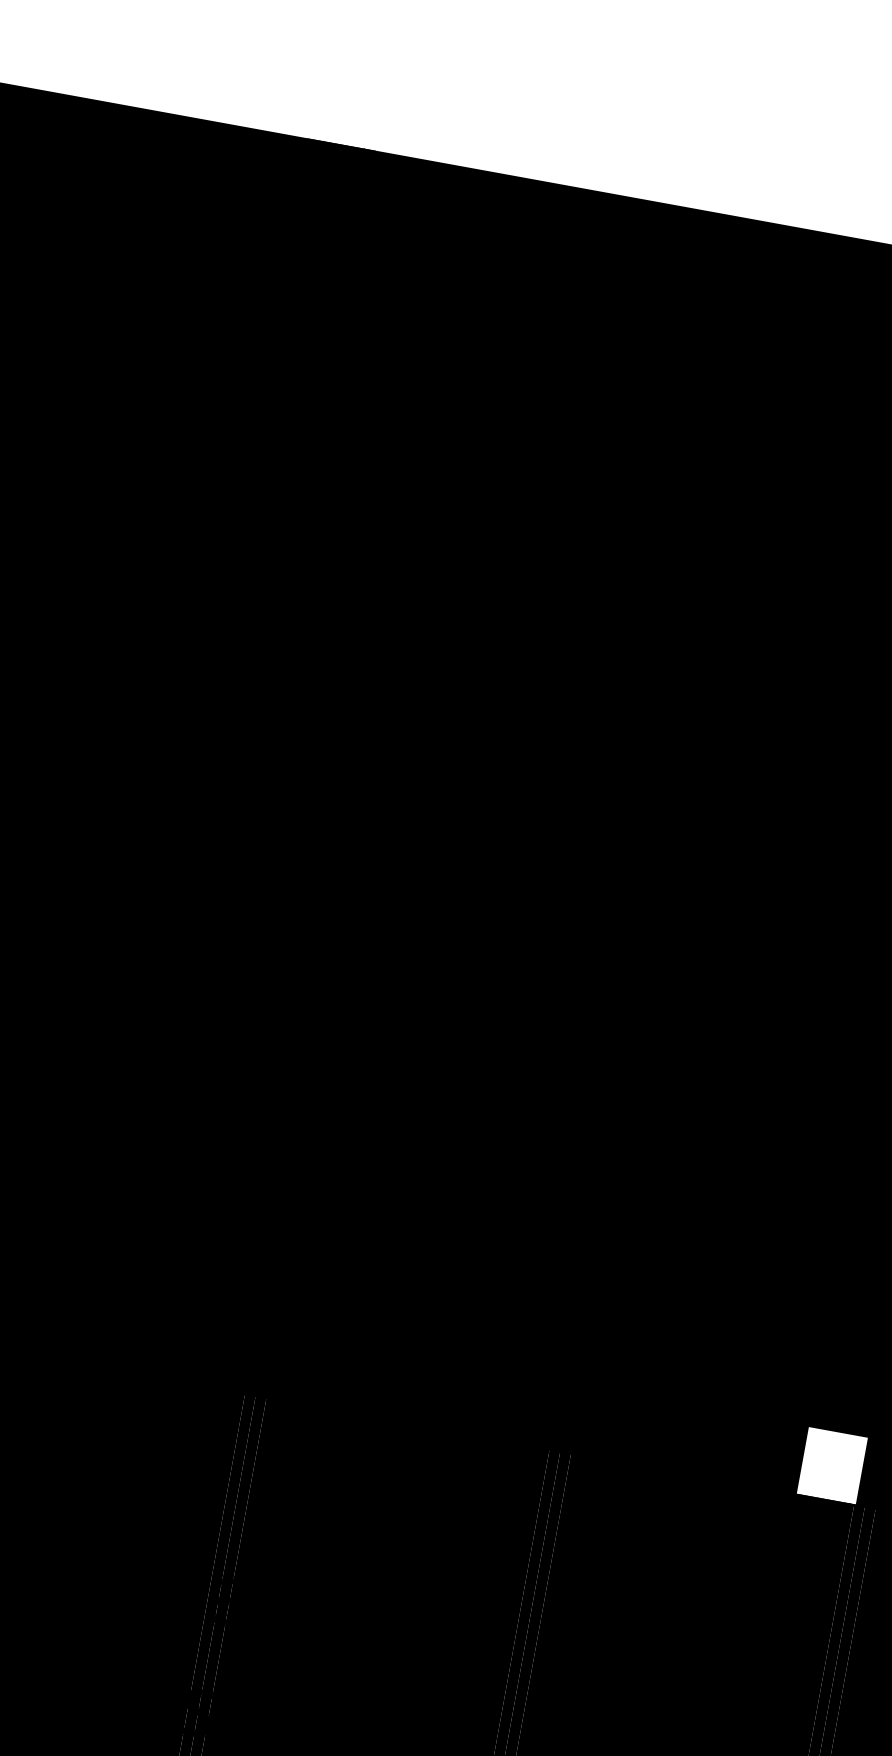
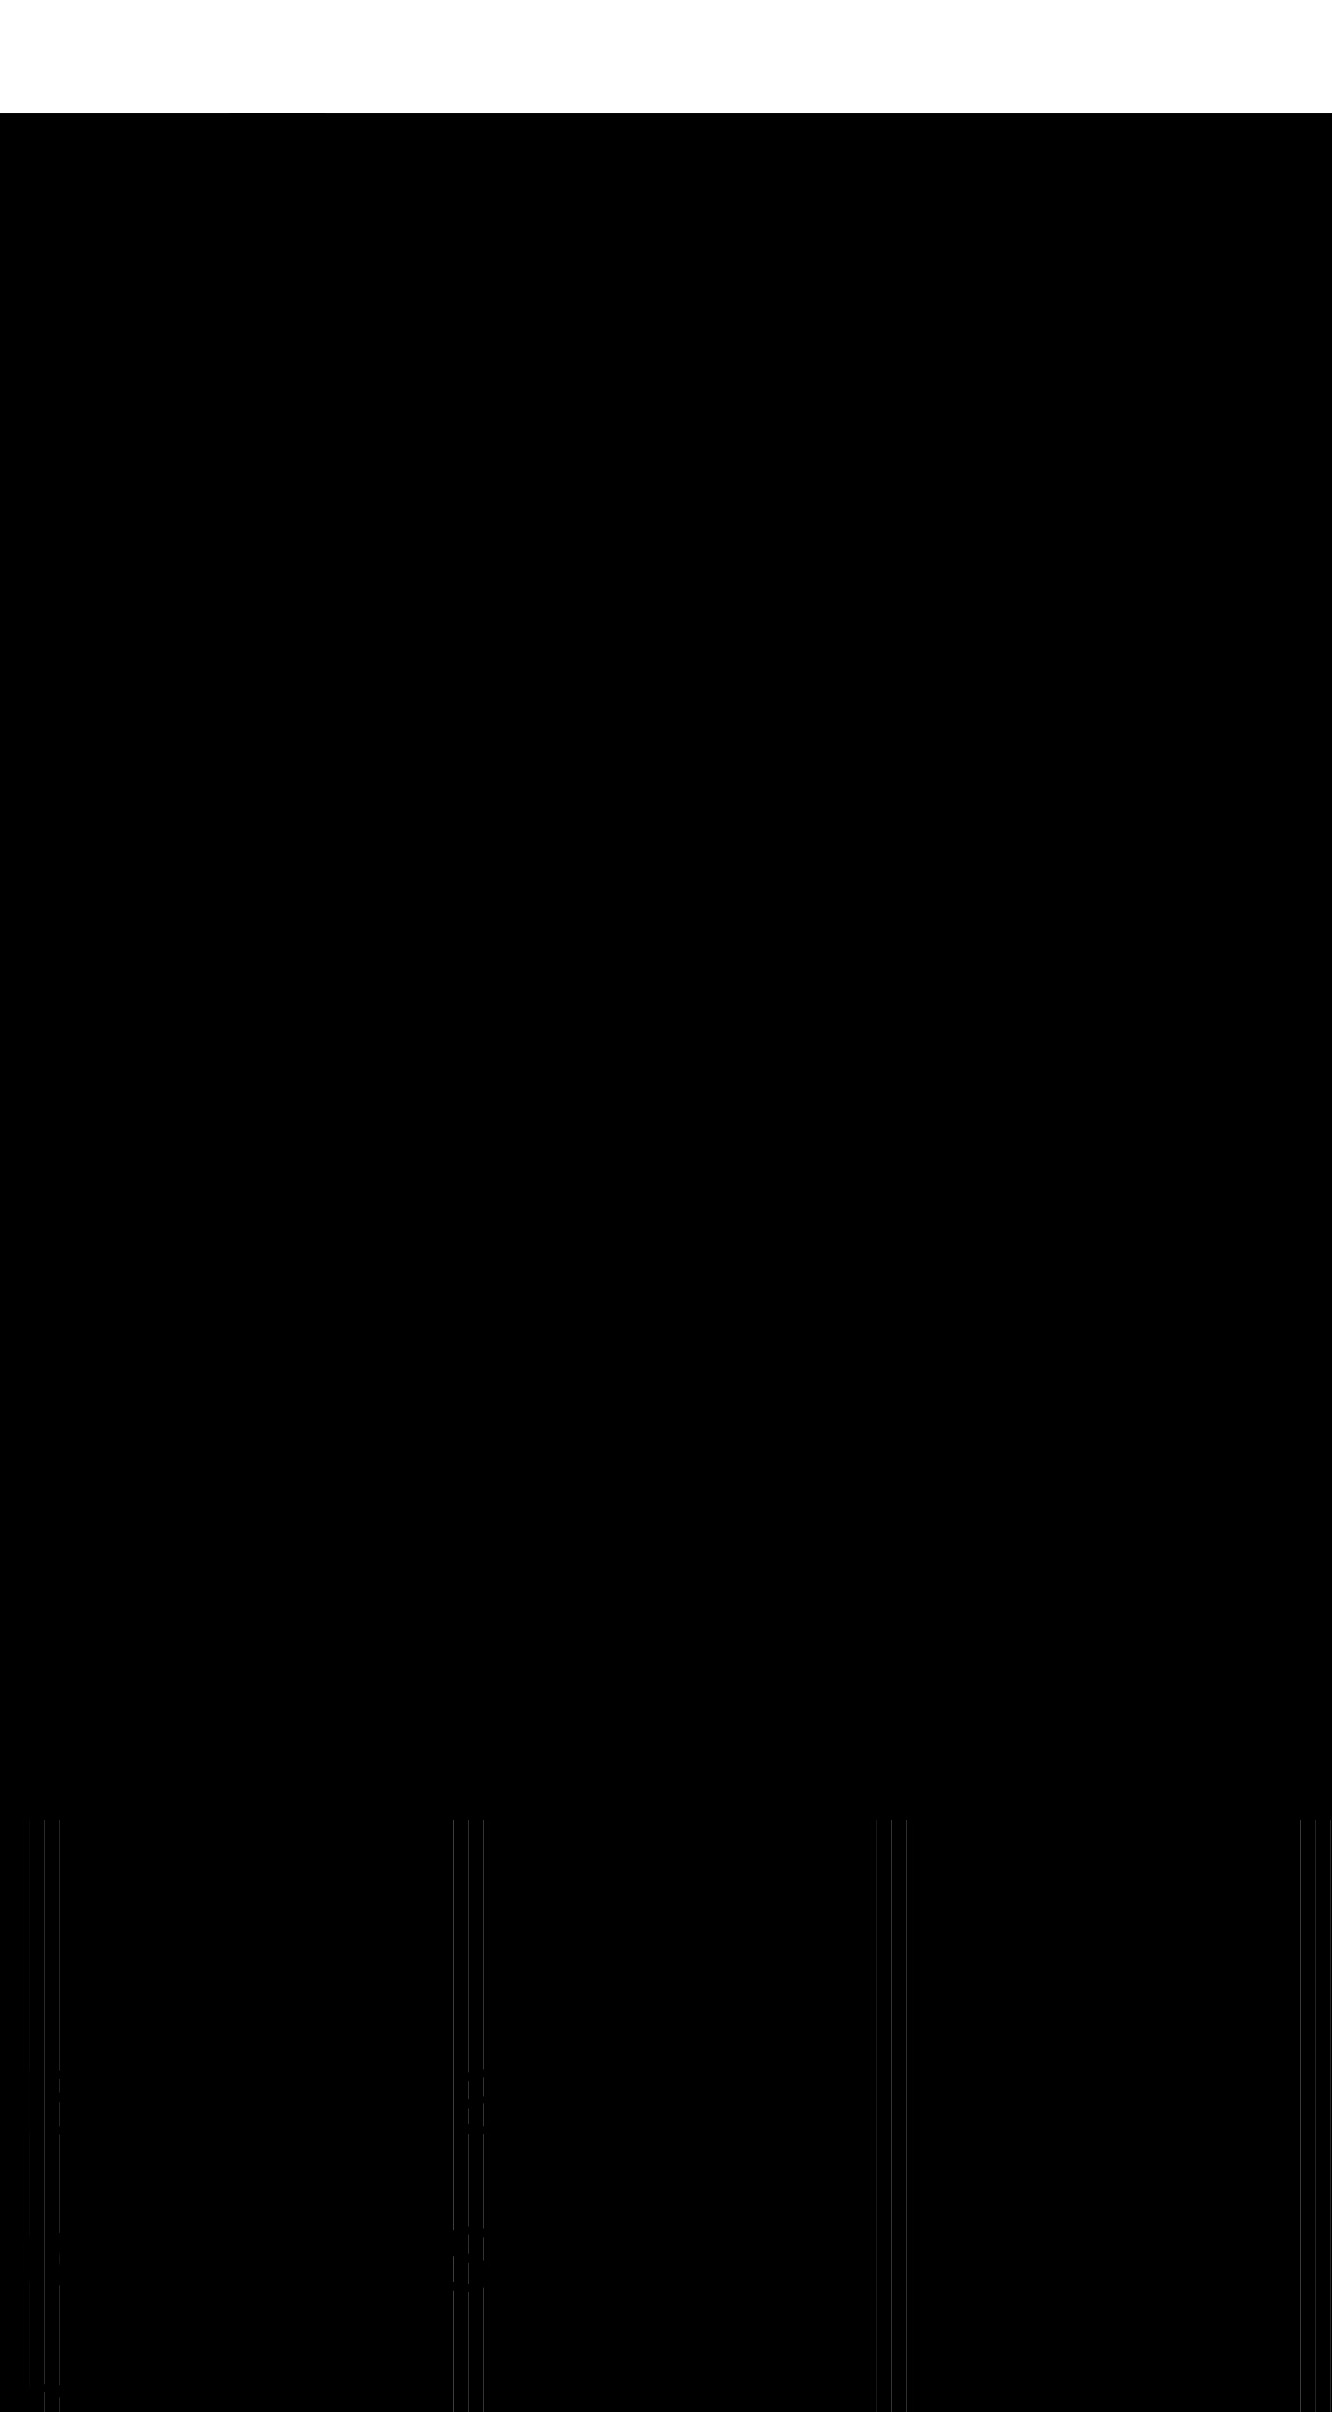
fill: (832, 1465) -> (1261, 1770), added

